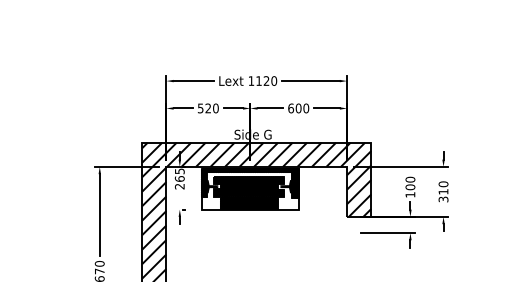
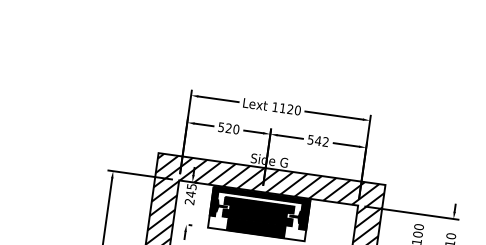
text: (298, 108) -> (318, 141), 600 -> 542
text: (179, 179) -> (190, 194), 265 -> 245

